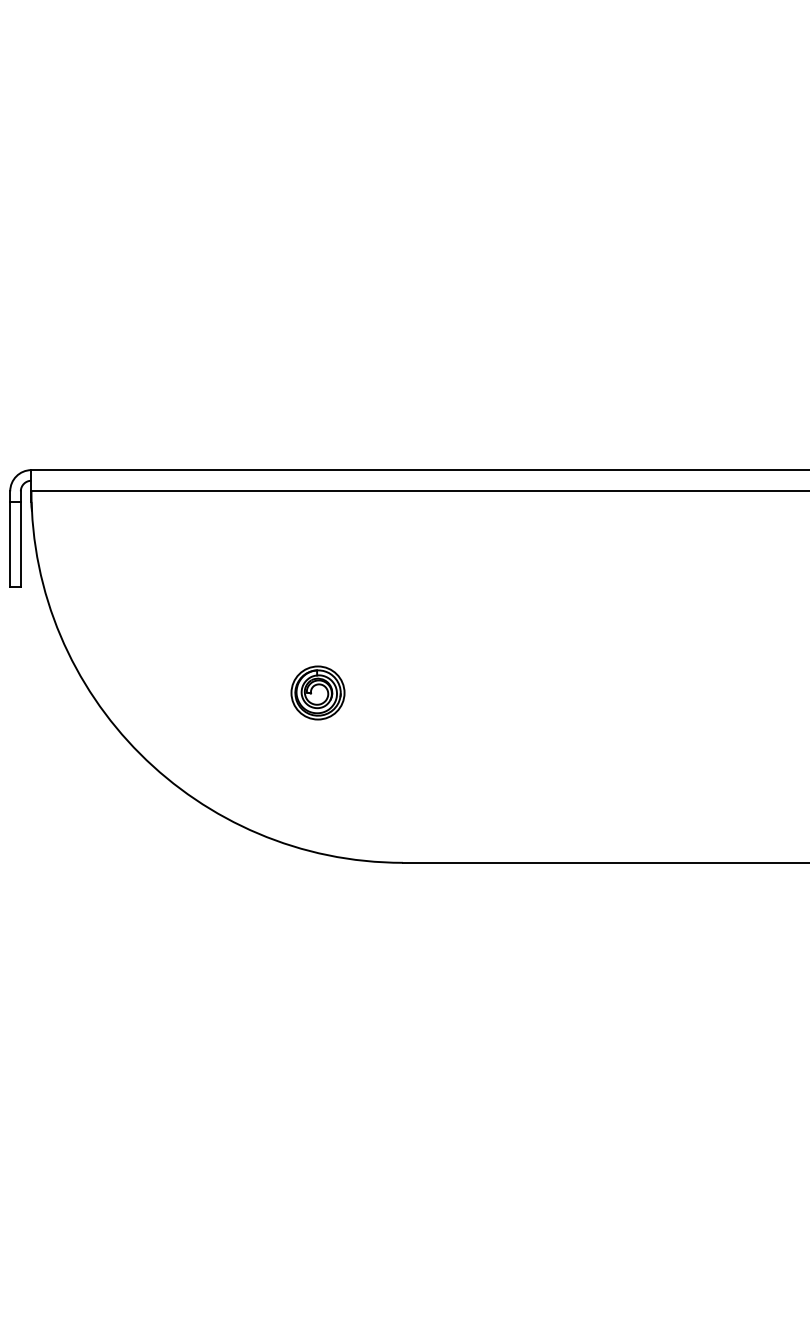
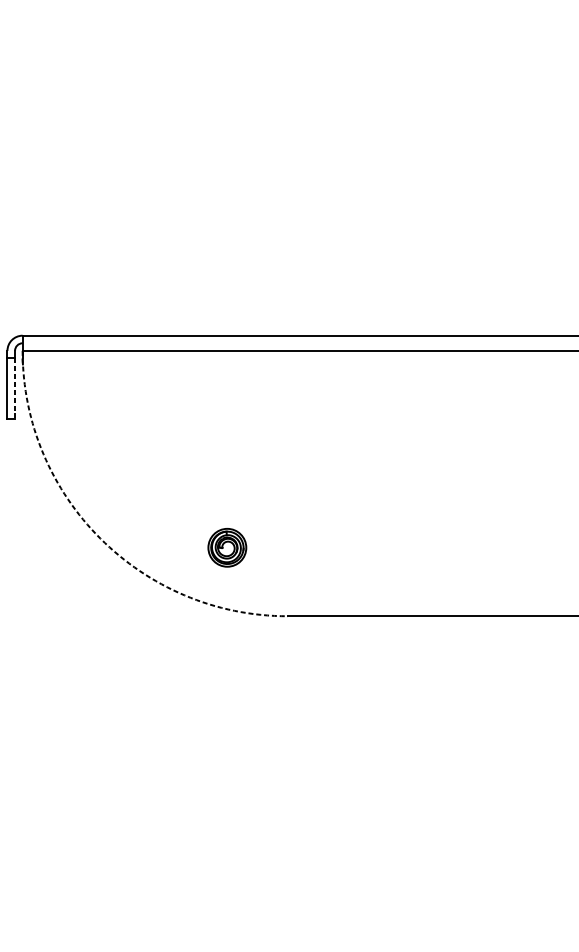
line: (20, 544) -> (14, 388), solid -> dashed
part: (317, 692) -> (226, 547), moved
arc: (140, 754) -> (100, 538), solid -> dashed

